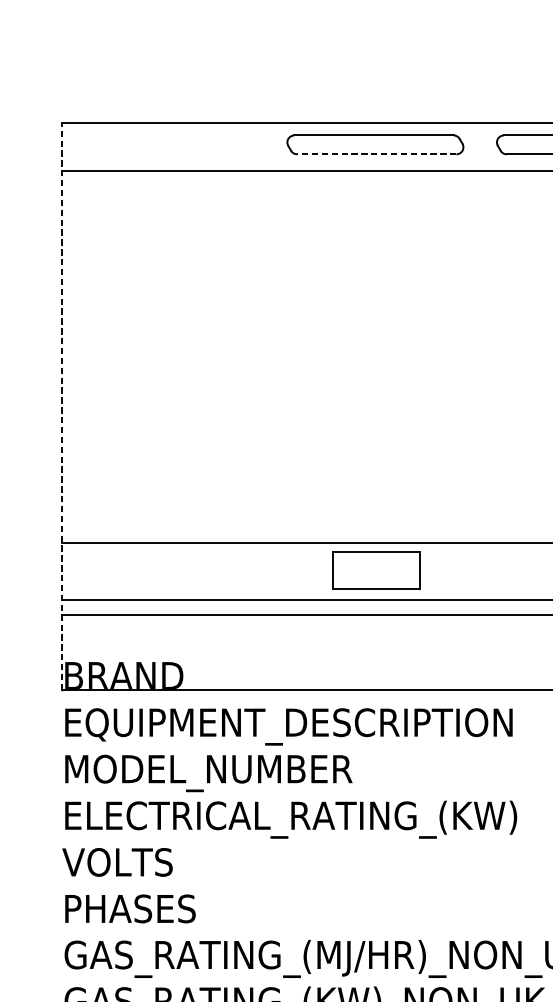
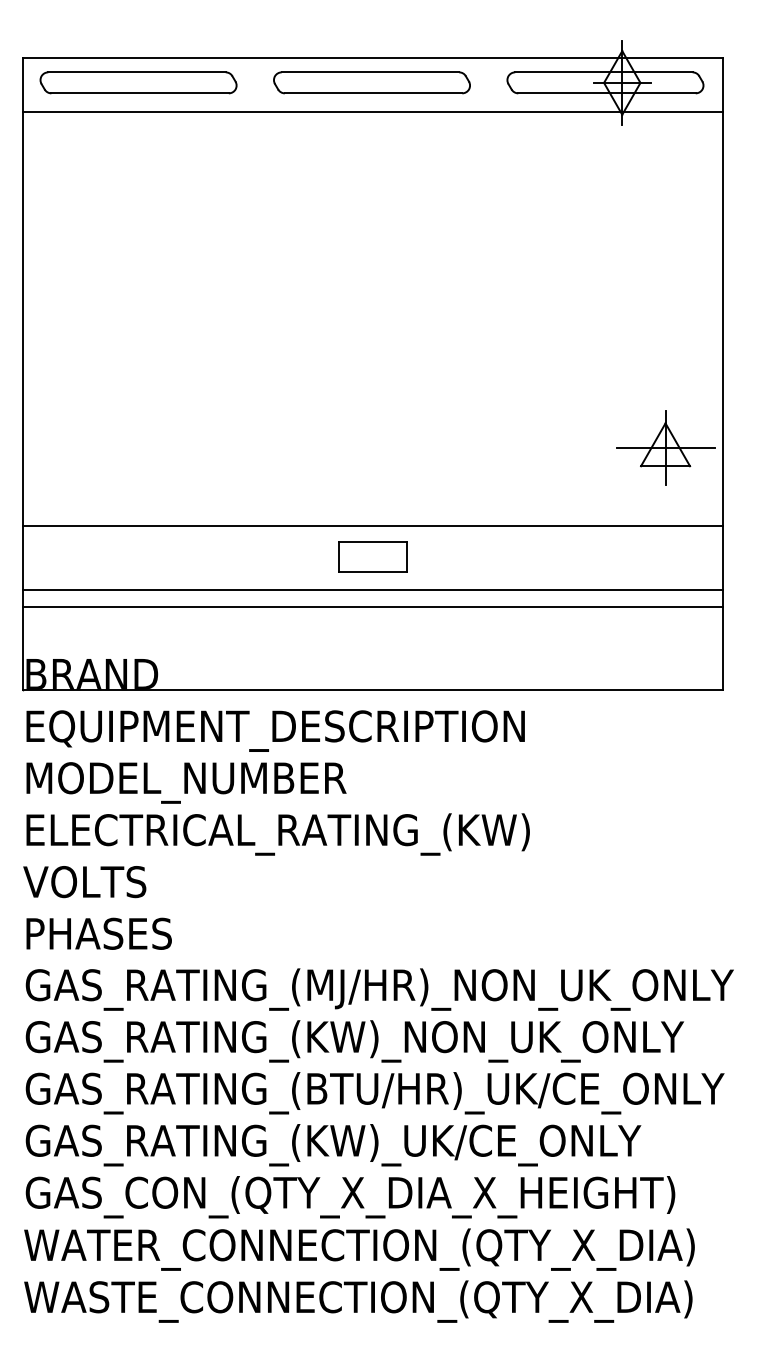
part: (165, 144) -> (138, 82), added
line: (376, 154) -> (373, 93), dashed -> solid
line: (61, 405) -> (22, 373), dashed -> solid
part: (375, 570) -> (372, 556), size x0.71

